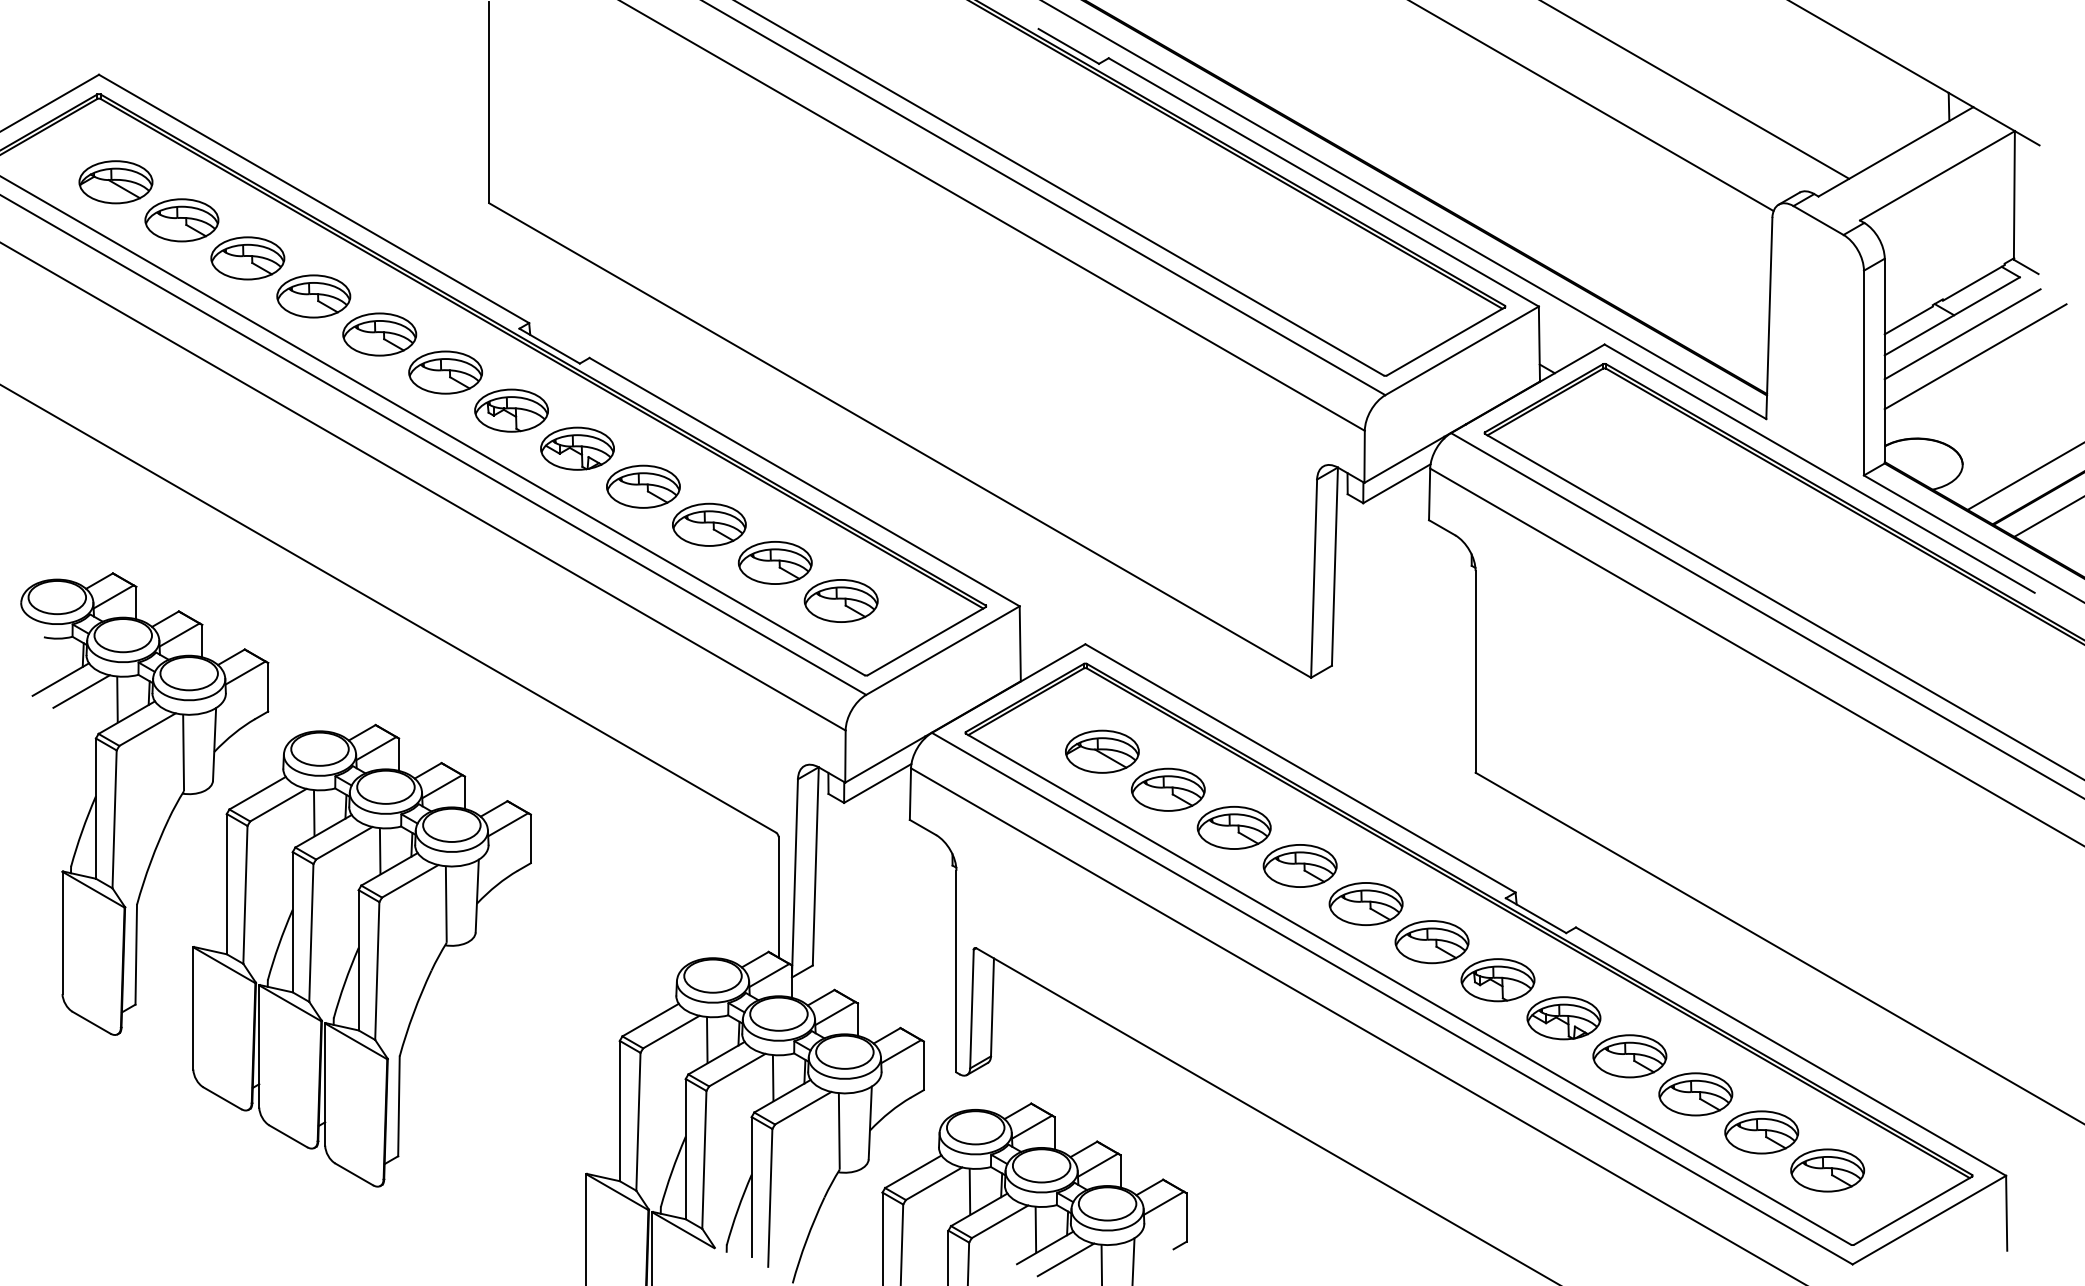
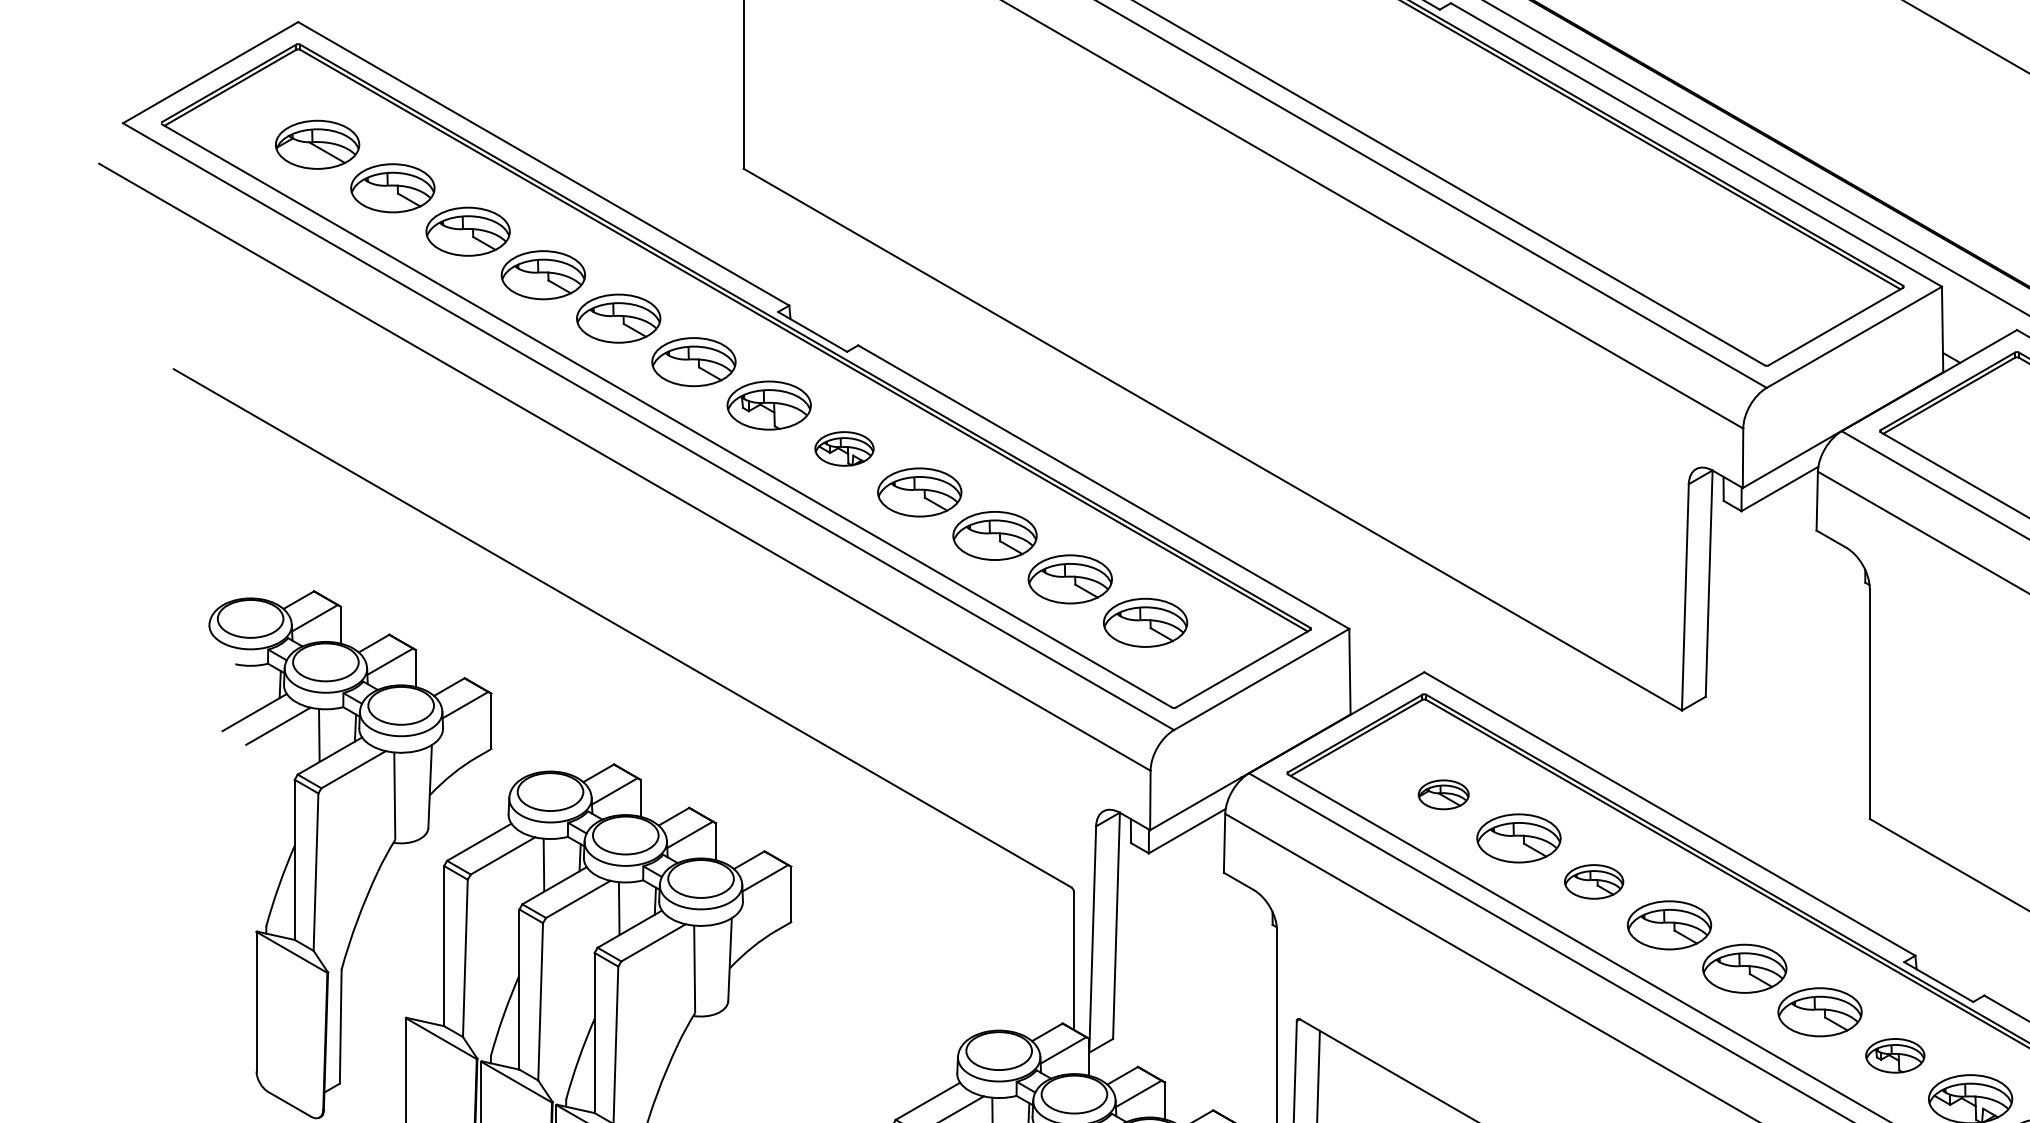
part: (577, 448) -> (844, 448), size x0.7
part: (1102, 751) -> (1443, 794), size x0.6
part: (1233, 827) -> (1593, 881), size x0.7
part: (1497, 980) -> (1894, 1056), size x0.7

